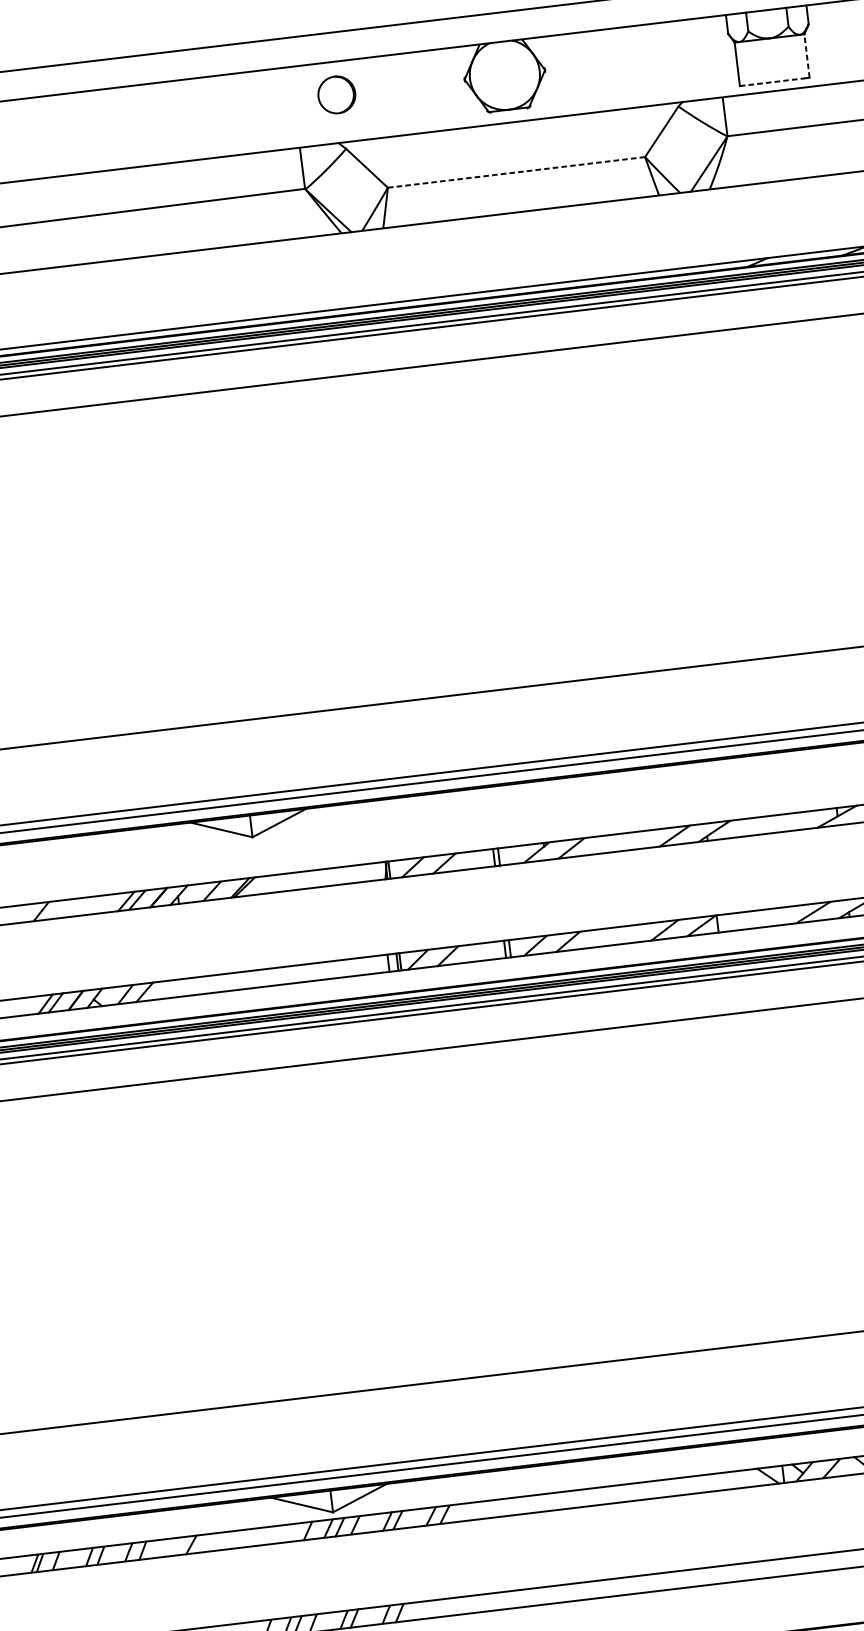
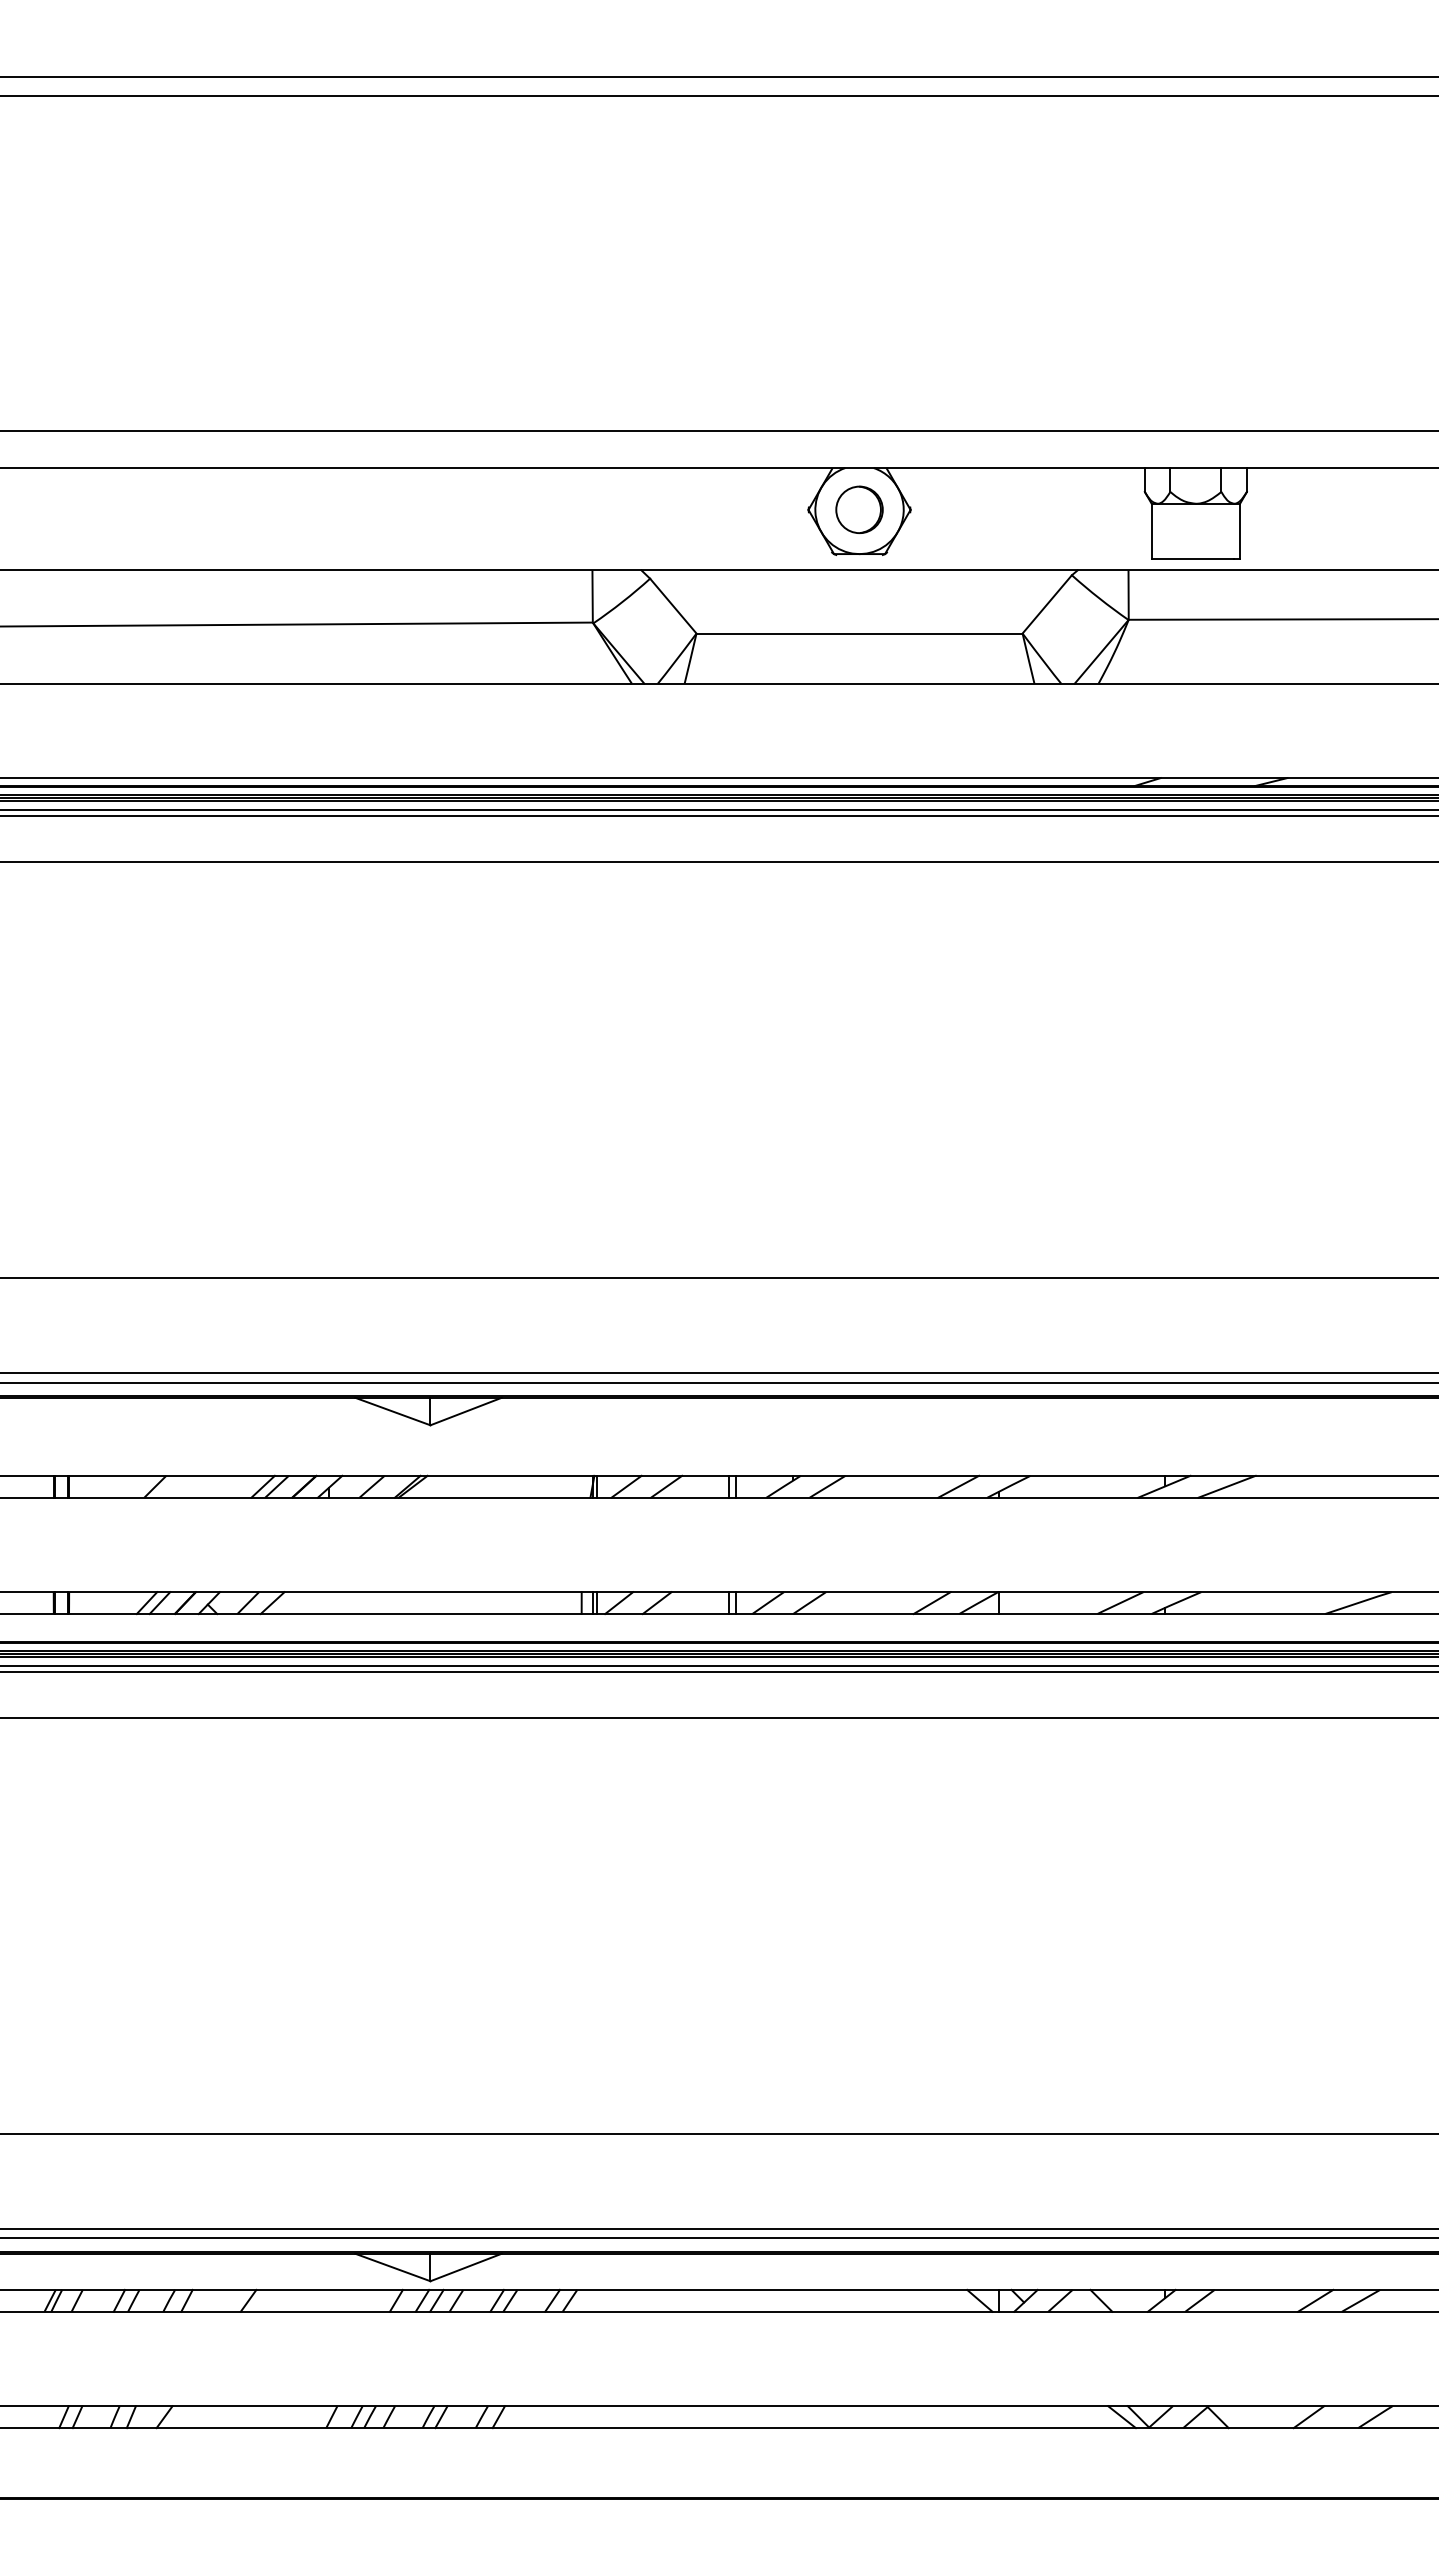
line: (807, 56) -> (1240, 531), dashed -> solid
line: (772, 81) -> (1193, 558), dashed -> solid
part: (336, 94) -> (859, 509), moved
line: (516, 172) -> (859, 633), dashed -> solid

